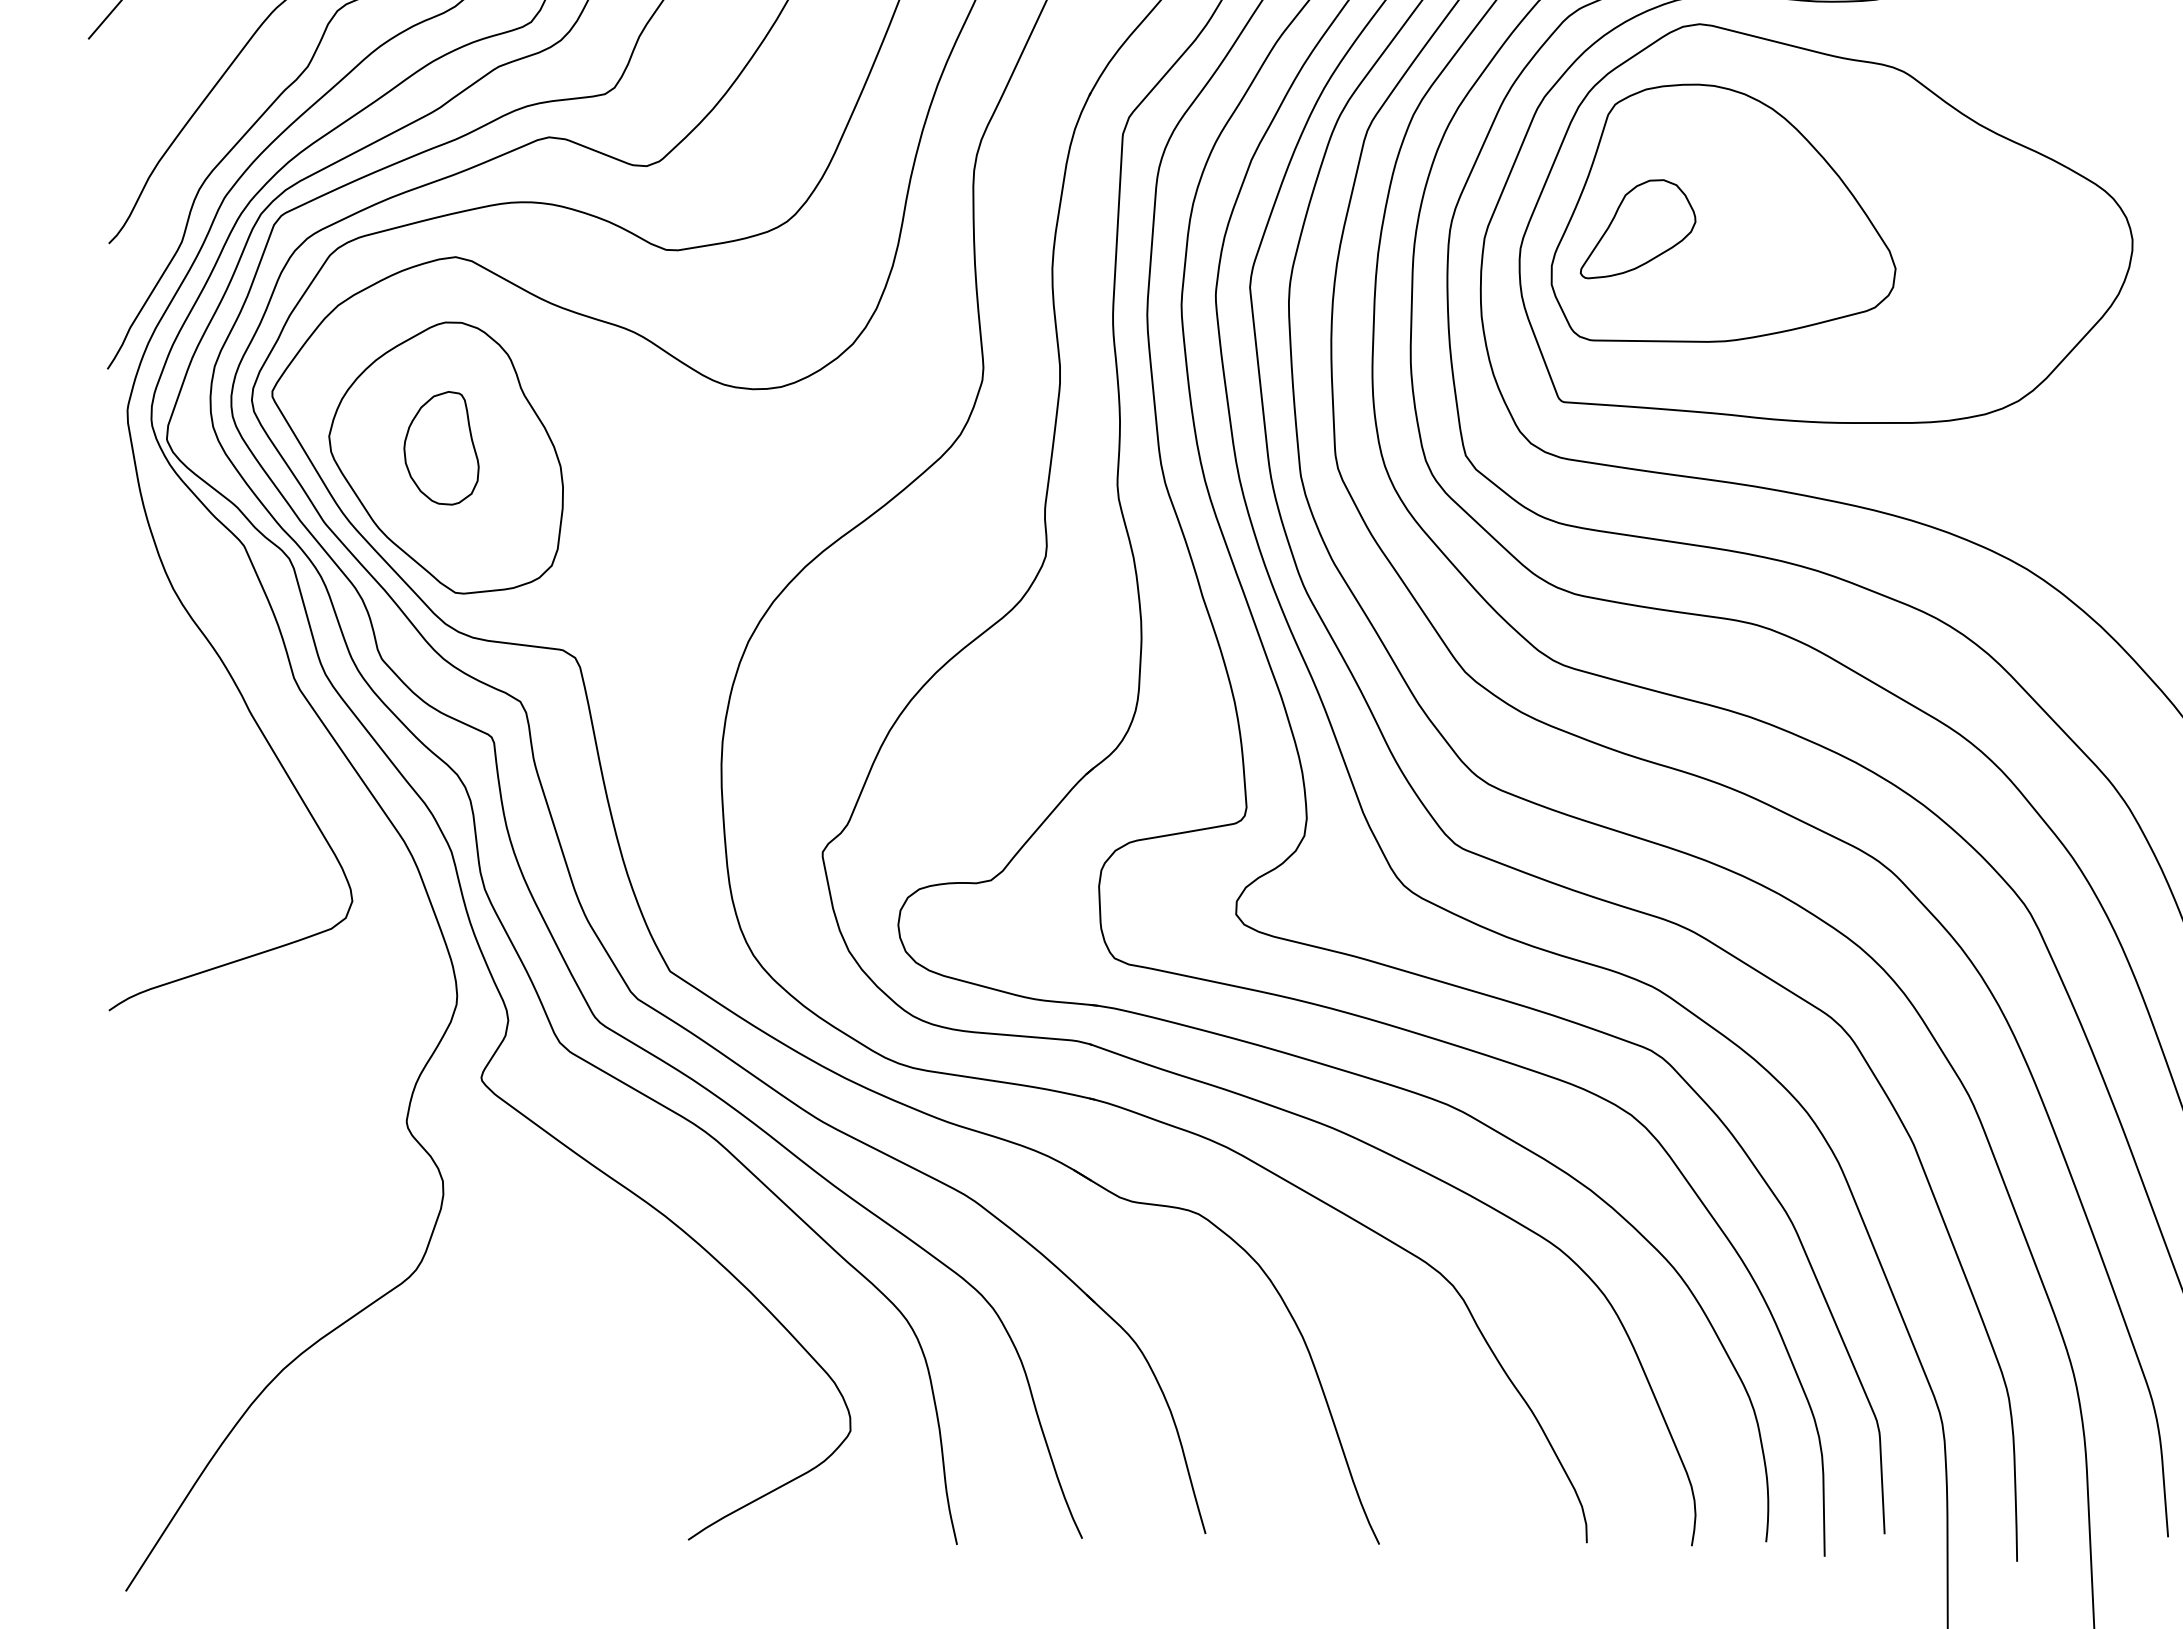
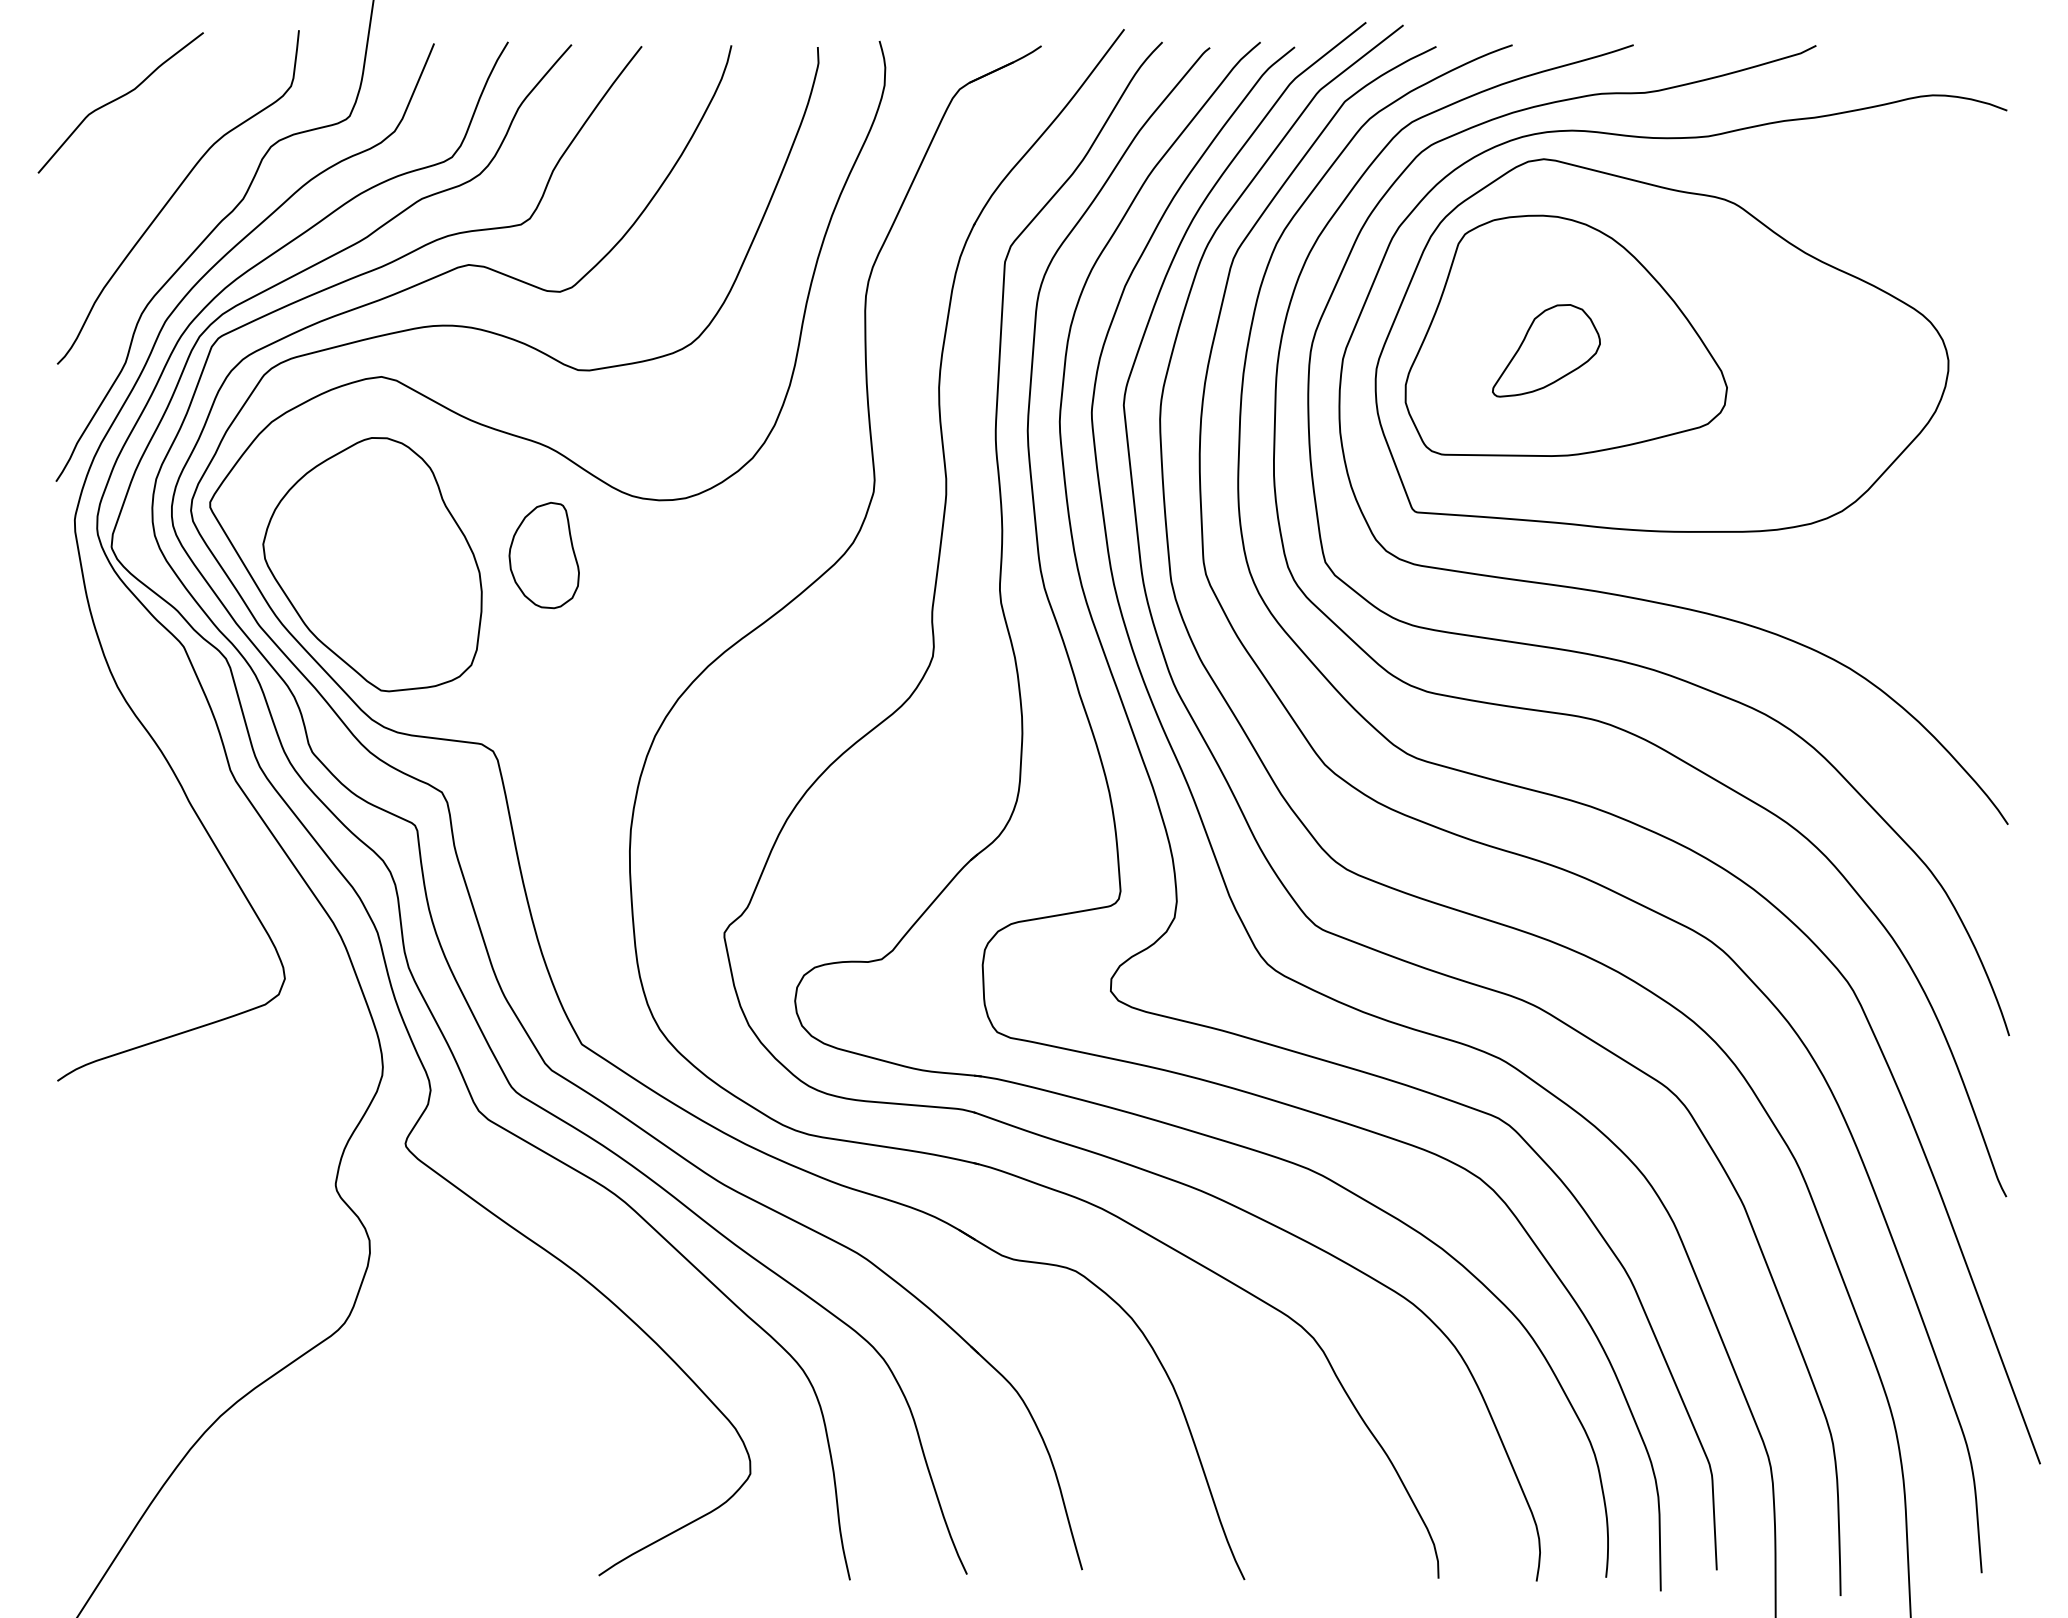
part: (1638, 228) -> (1546, 350), moved
part: (440, 448) -> (543, 555), moved

